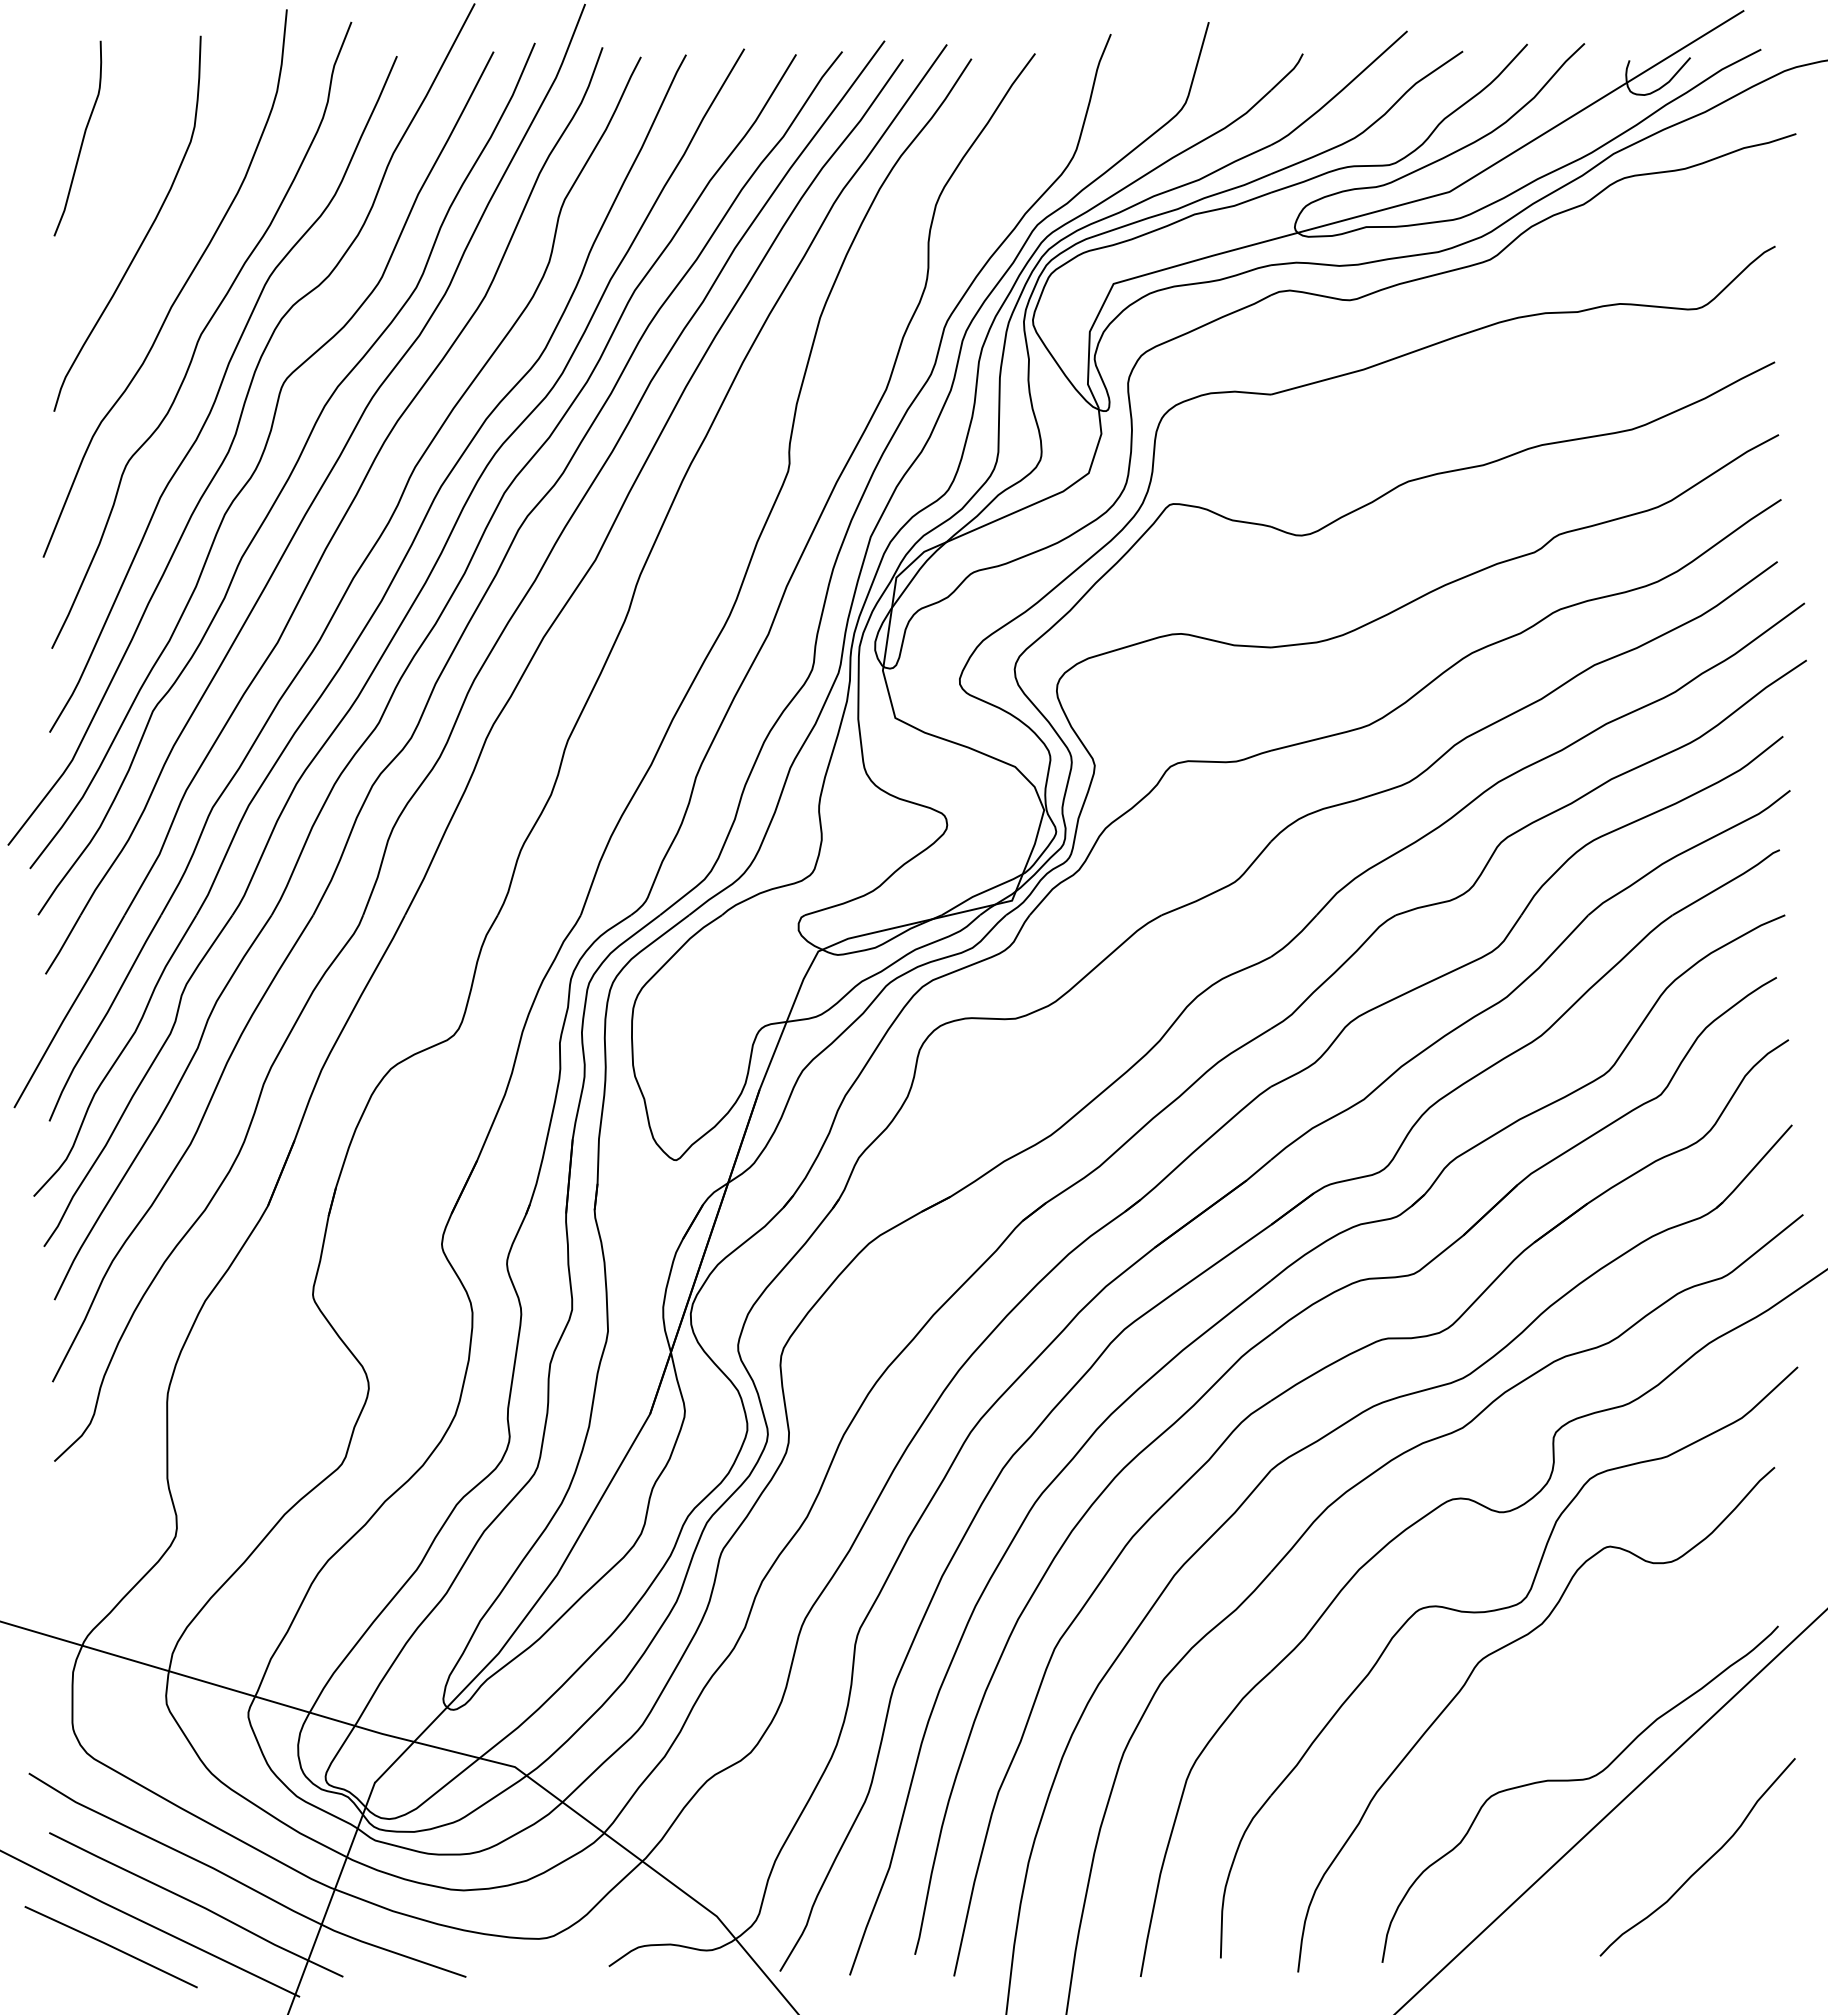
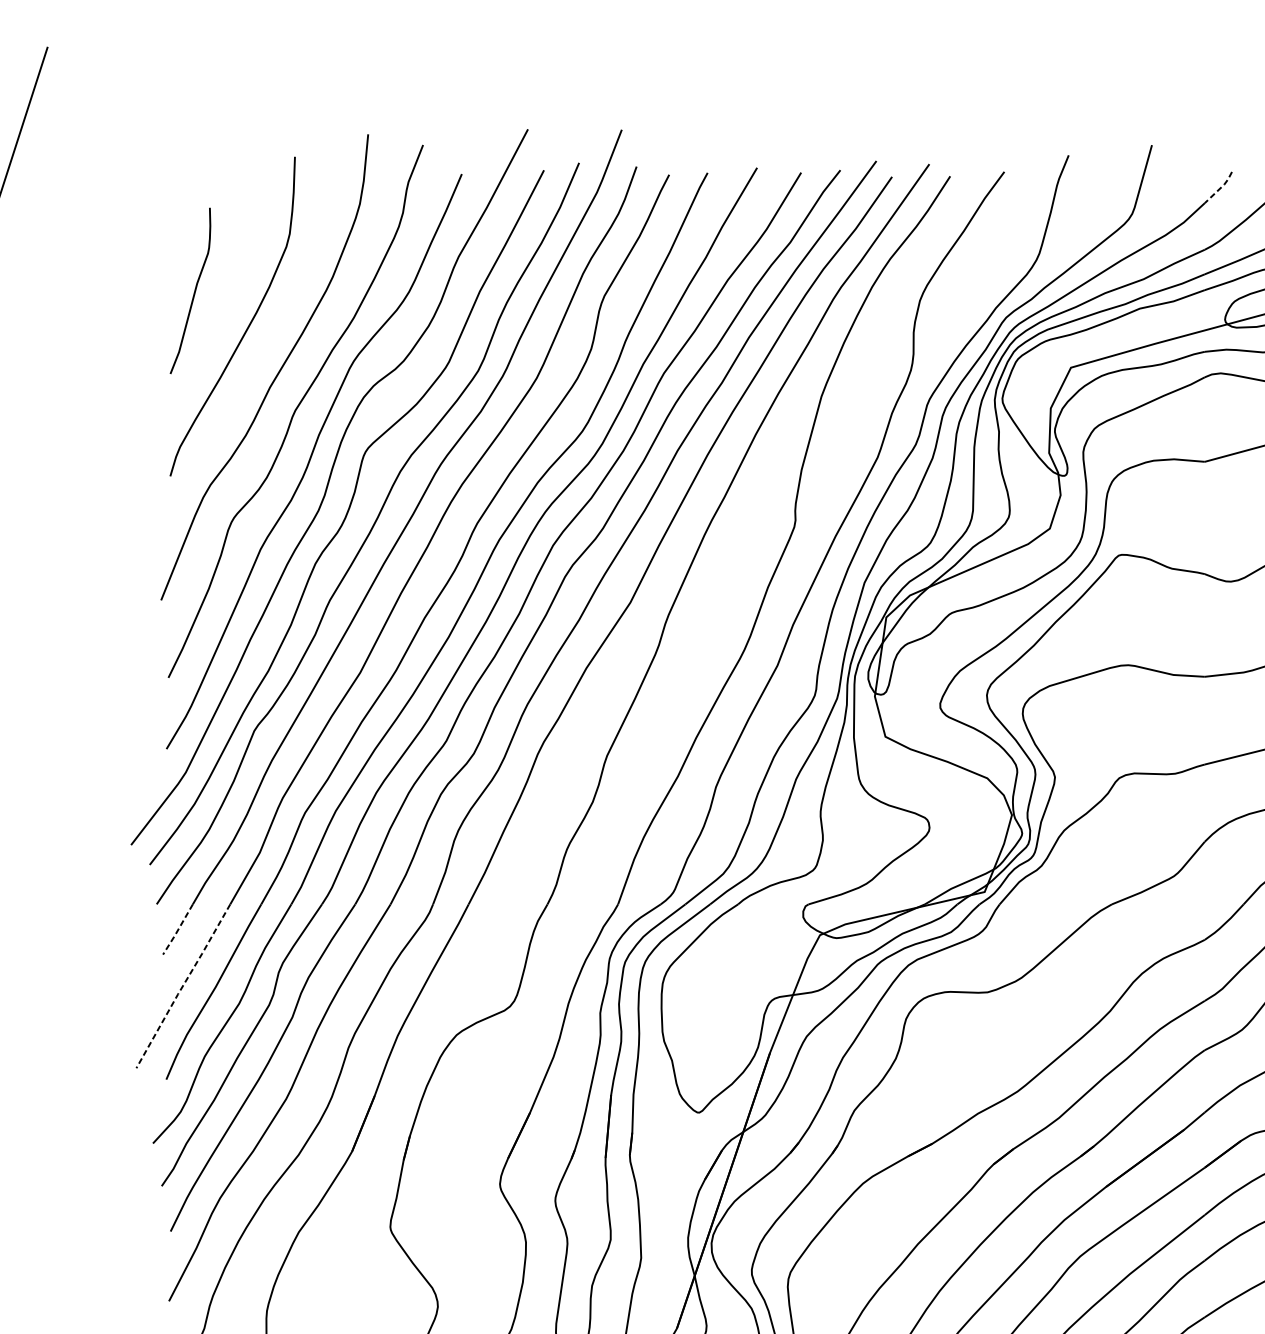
line: (1289, 72) -> (1220, 187), solid -> dashed
curve: (82, 138) -> (194, 290), moved
line: (63, 945) -> (178, 930), solid -> dashed
line: (68, 1011) -> (182, 986), solid -> dashed

